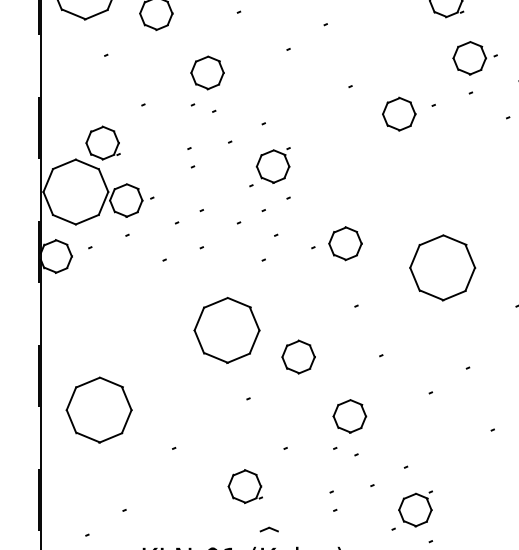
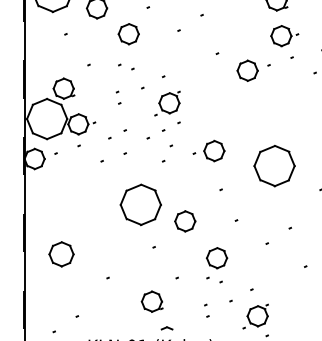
part: (474, 58) -> (284, 36), moved
part: (207, 73) -> (128, 34), moved
part: (99, 410) -> (61, 254), size x0.6

